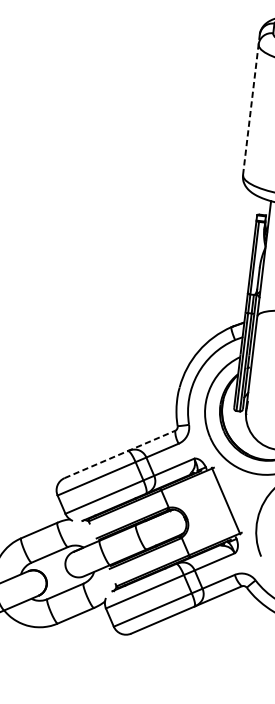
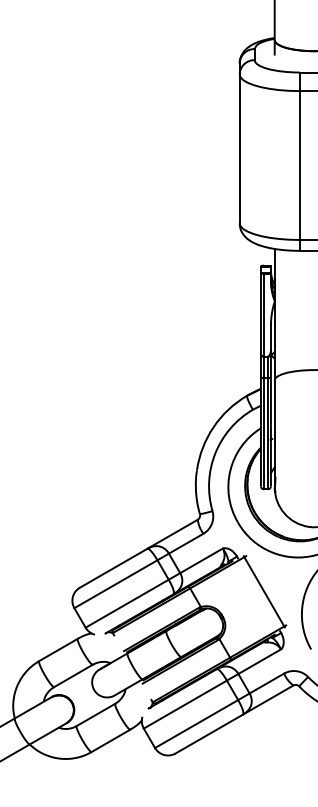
line: (251, 104) -> (239, 143), dashed -> solid
line: (120, 454) -> (139, 553), dashed -> solid

